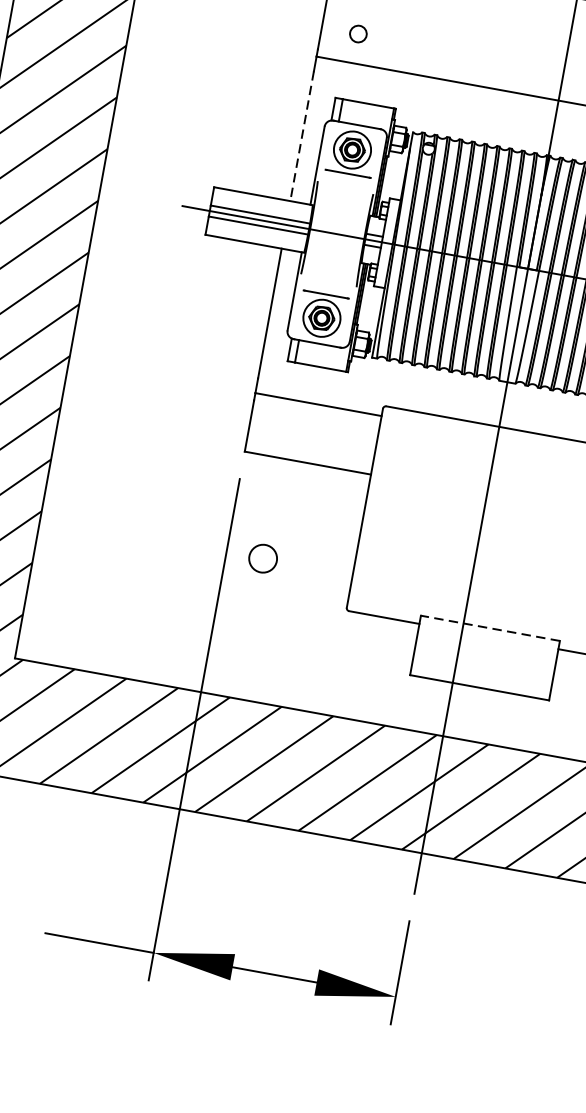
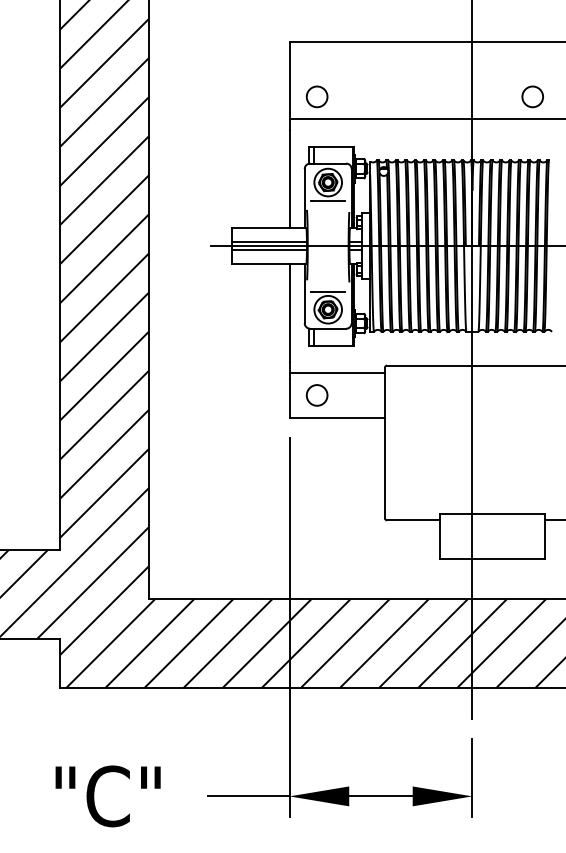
circle: (357, 33) -> (316, 96), size x1.67
line: (302, 136) -> (289, 179), dashed -> solid
circle: (262, 558) -> (316, 395), moved
line: (490, 628) -> (492, 514), dashed -> solid

